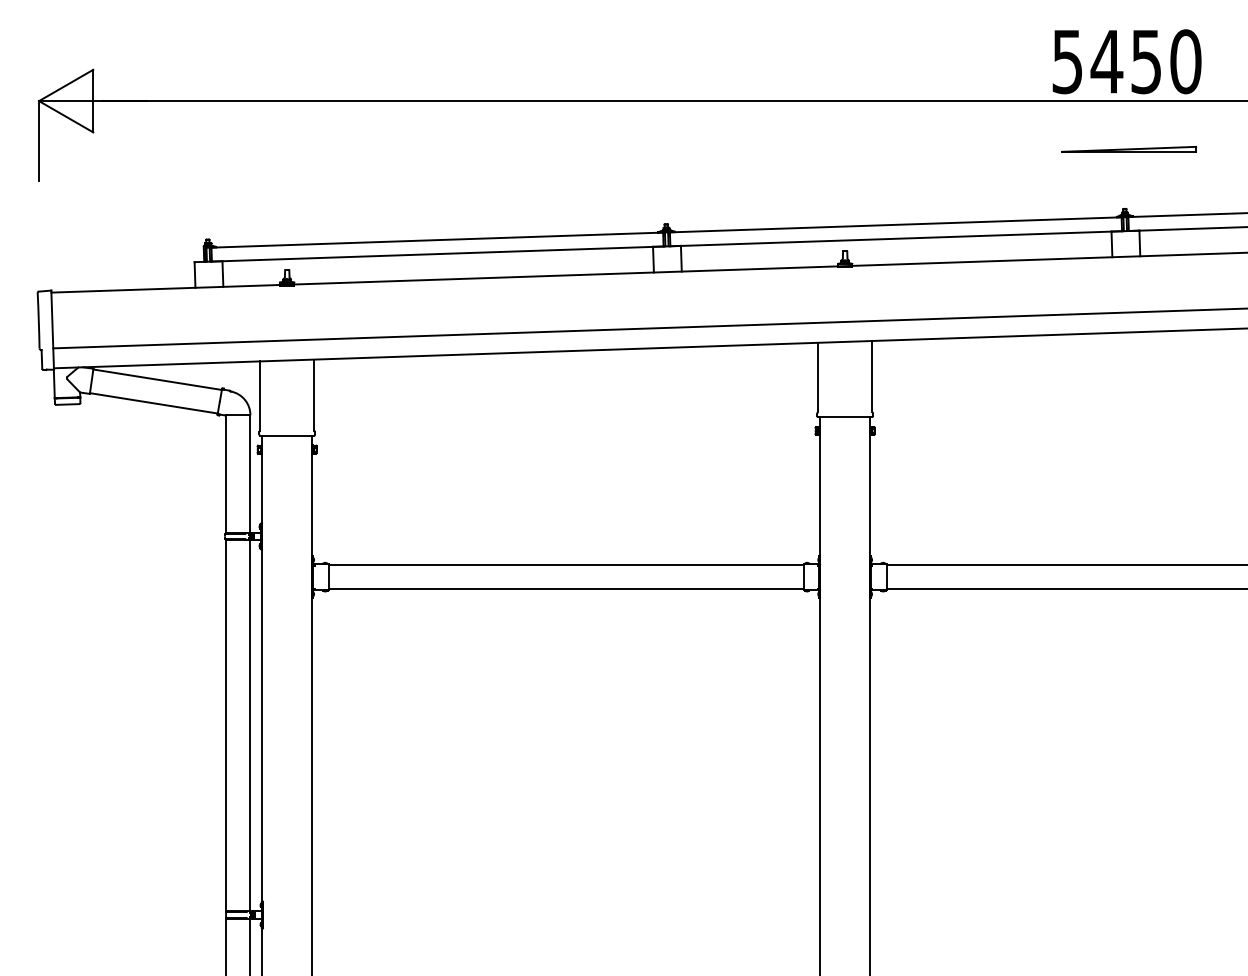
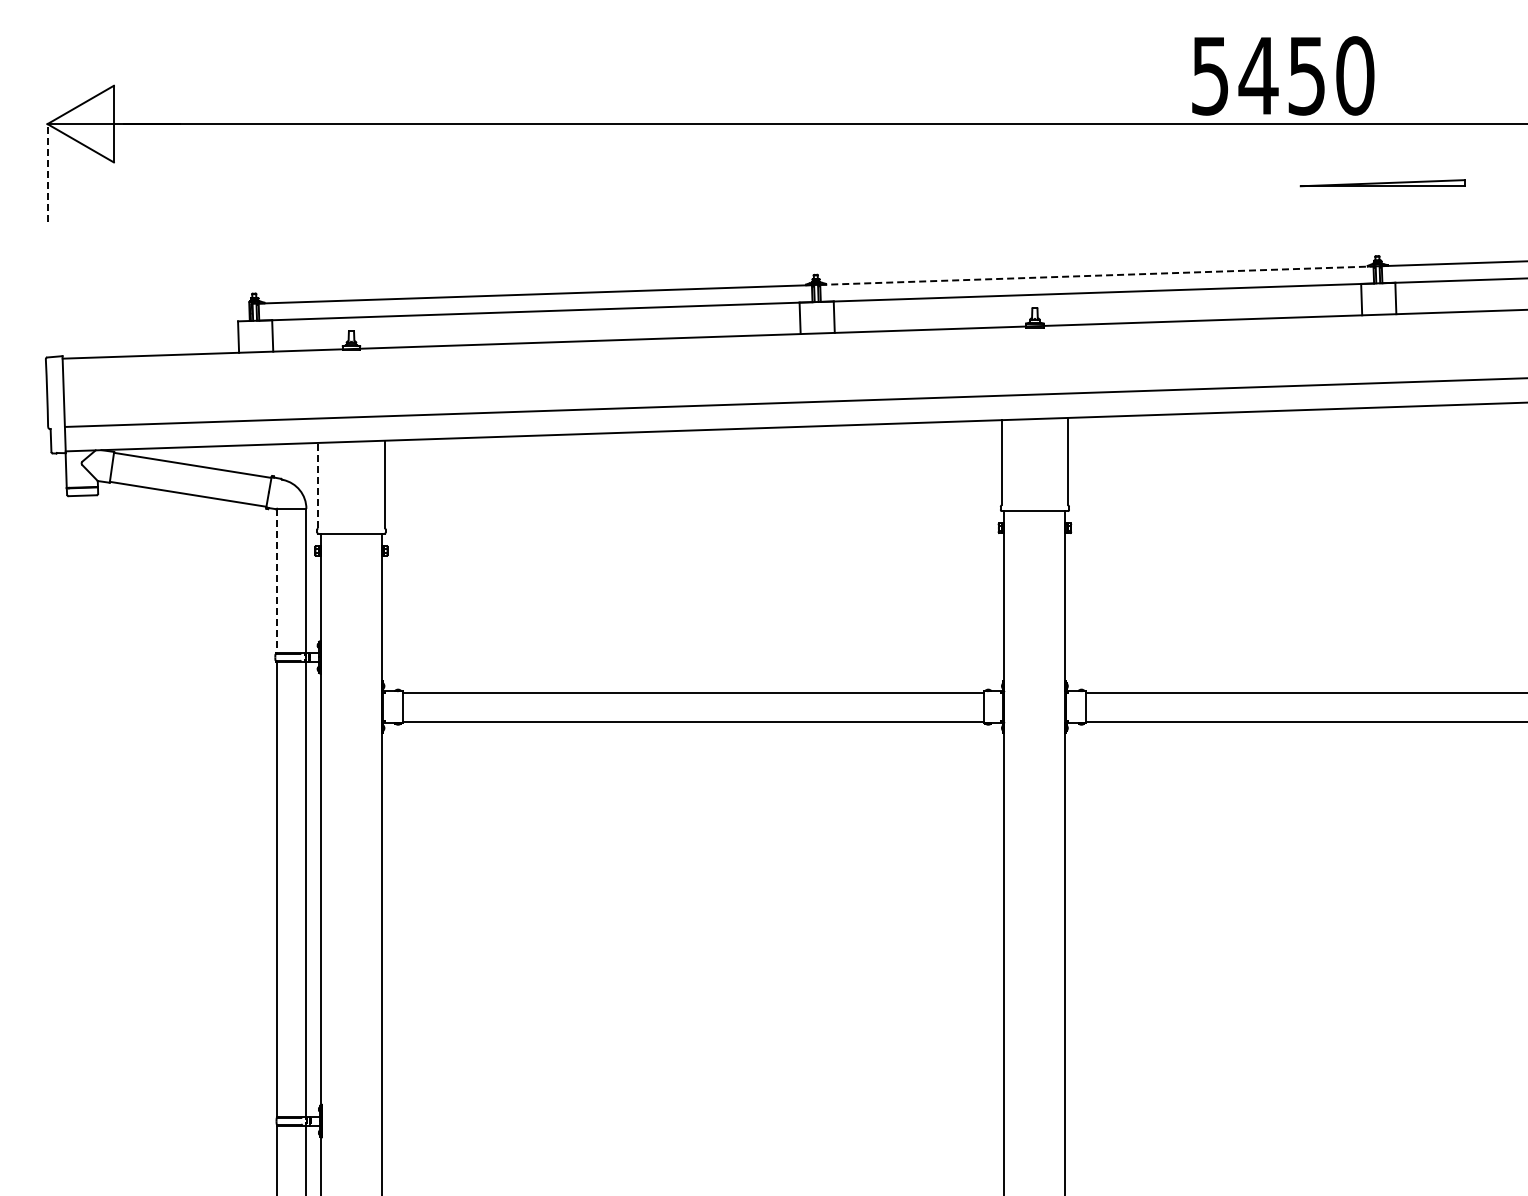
text: (1127, 61) -> (1283, 75), moved
line: (39, 140) -> (47, 172), solid -> dashed
line: (895, 224) -> (1096, 275), solid -> dashed
line: (260, 396) -> (318, 485), solid -> dashed
line: (226, 474) -> (277, 581), solid -> dashed

